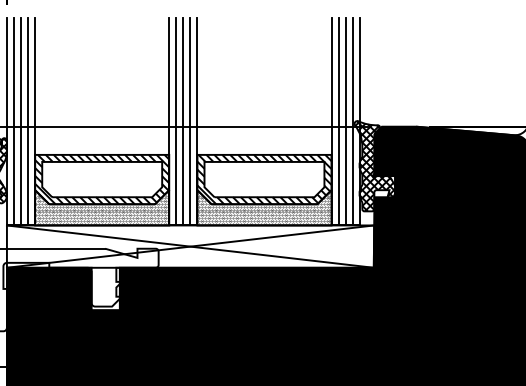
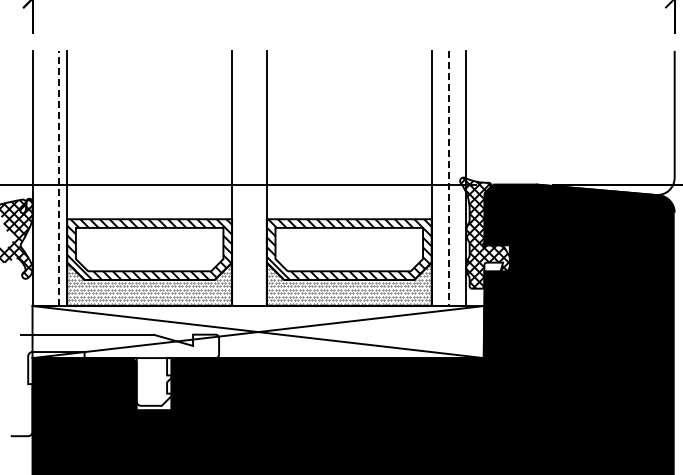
line: (14, 121) -> (41, 178), removed
line: (20, 121) -> (49, 178), removed
line: (28, 121) -> (58, 178), solid -> dashed
line: (176, 121) -> (240, 178), removed
line: (183, 121) -> (249, 178), removed
line: (190, 121) -> (258, 178), removed
line: (338, 121) -> (440, 178), removed
line: (345, 121) -> (449, 178), solid -> dashed
line: (352, 121) -> (457, 178), removed

